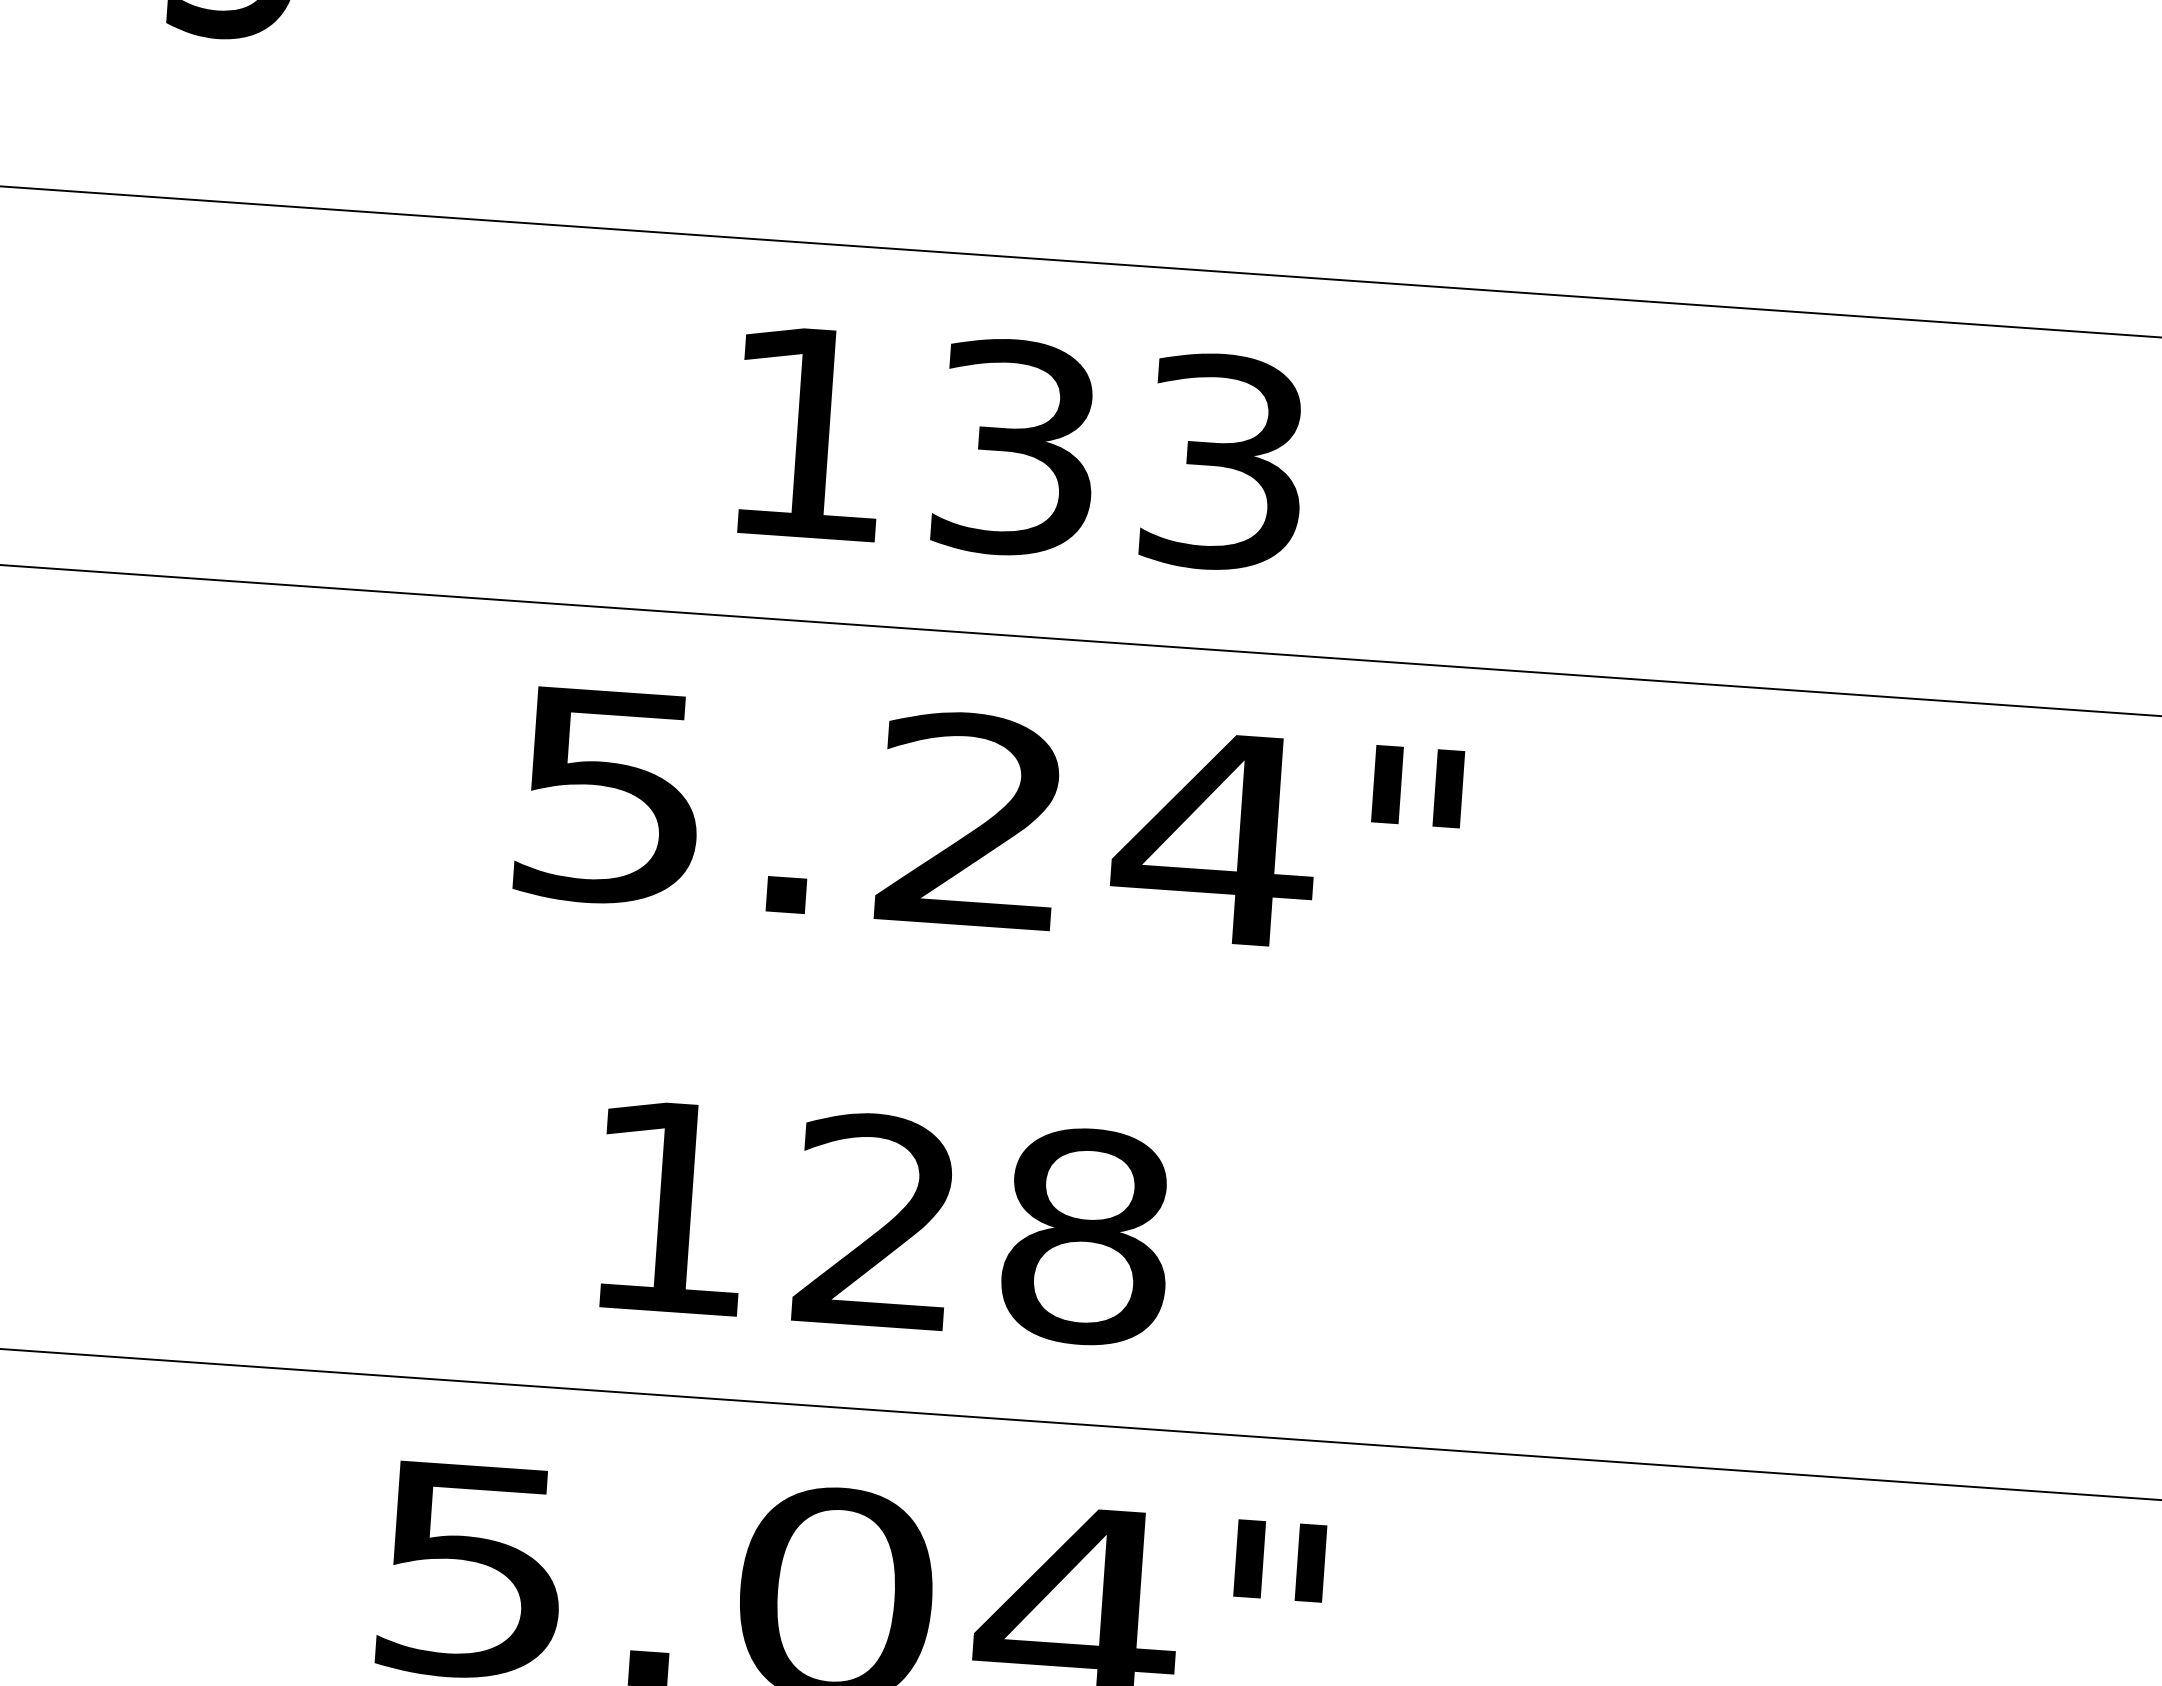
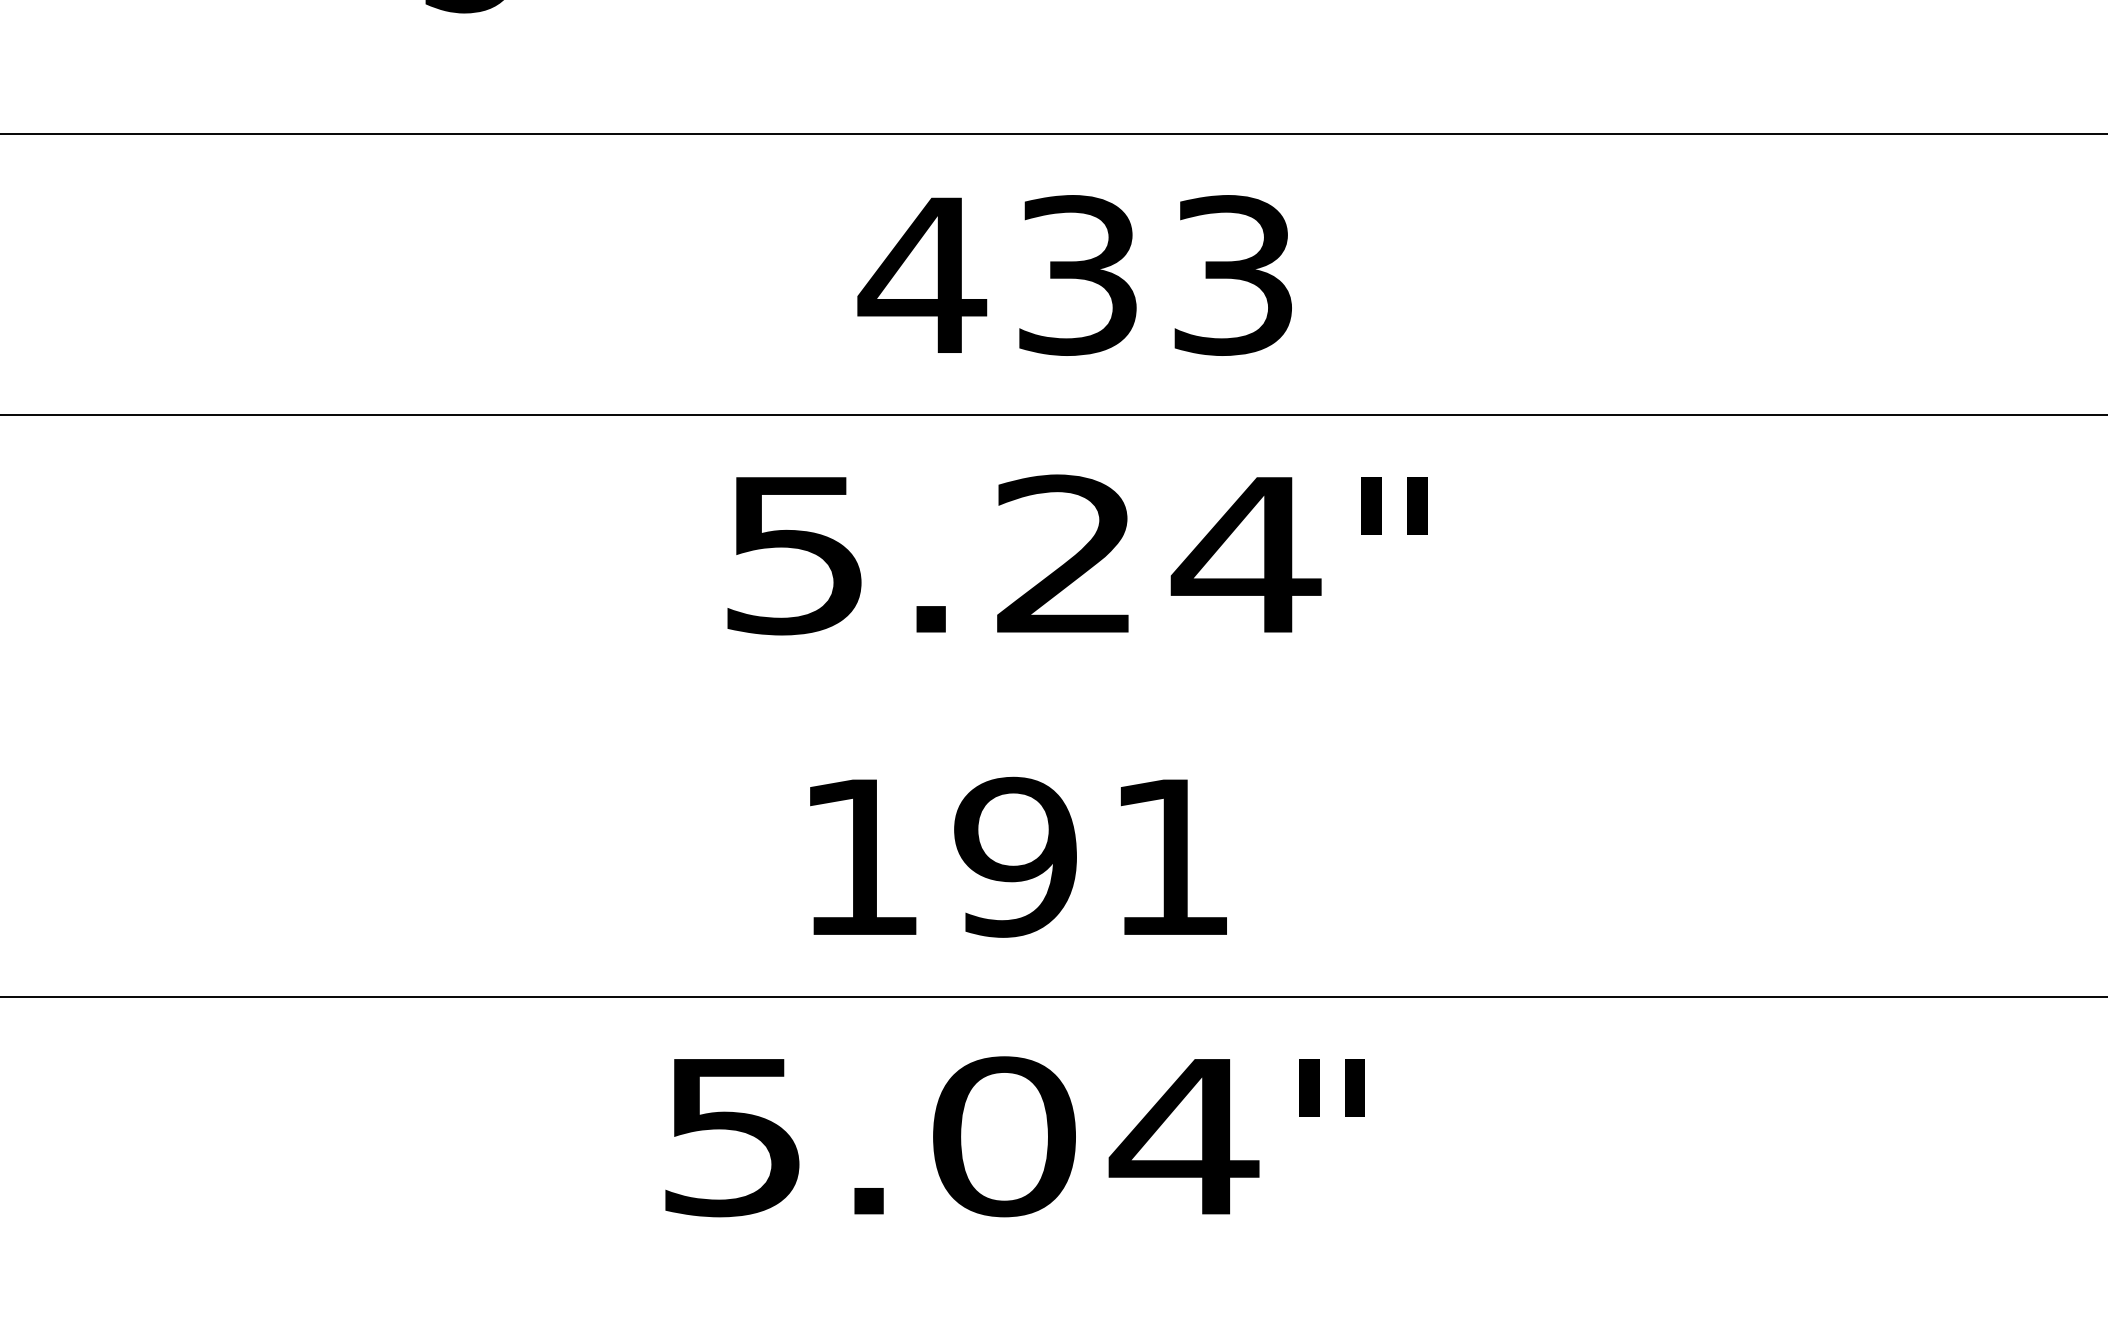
text: (807, 431) -> (922, 274), 133 -> 433
text: (981, 1228) -> (1093, 856), 128 -> 191

